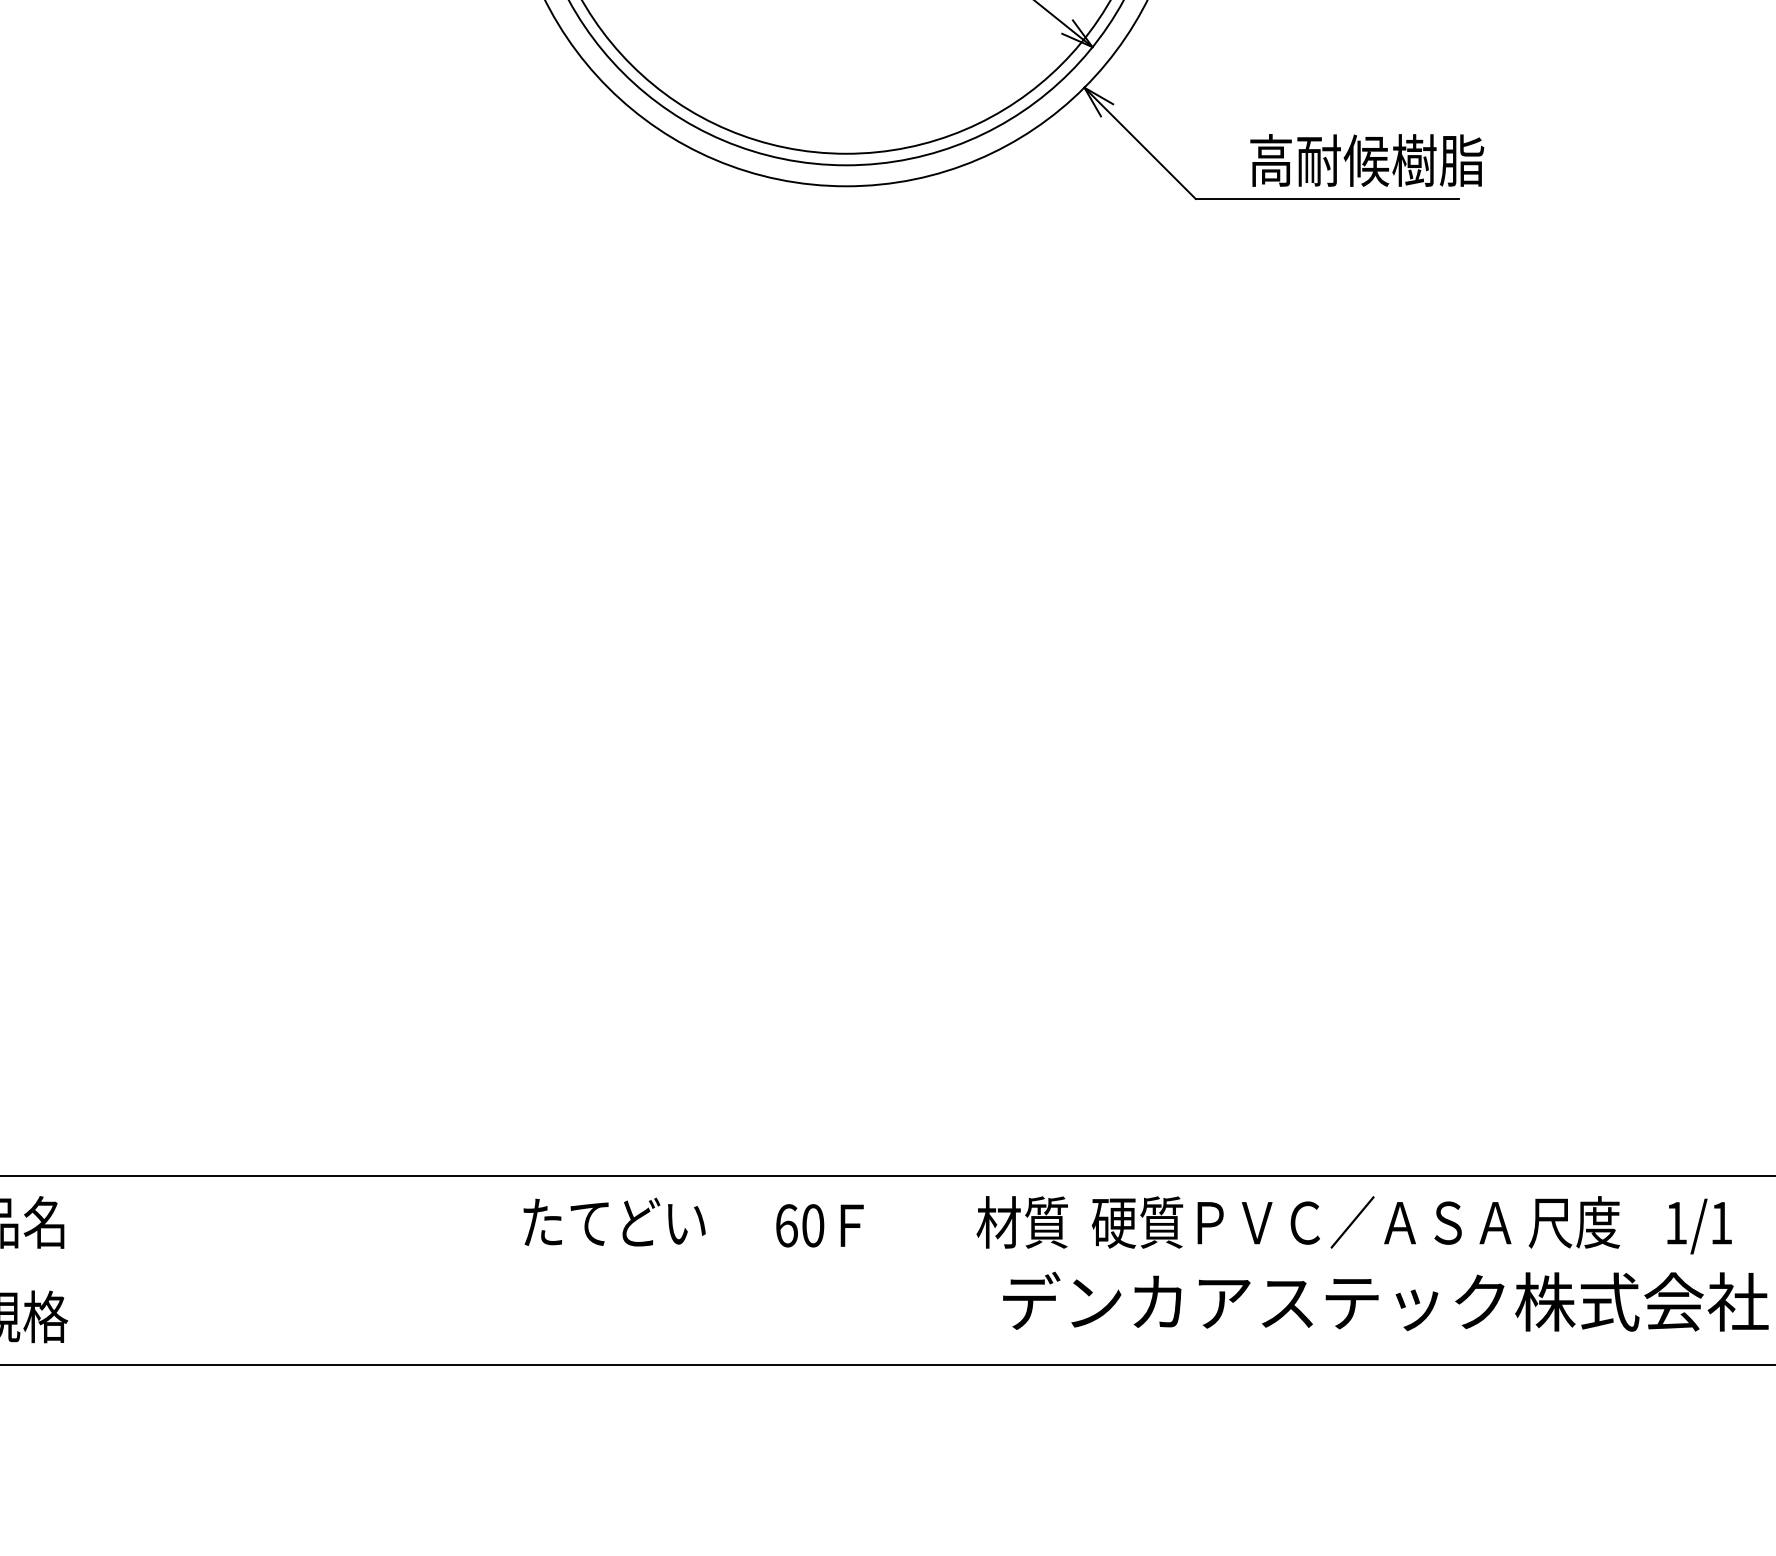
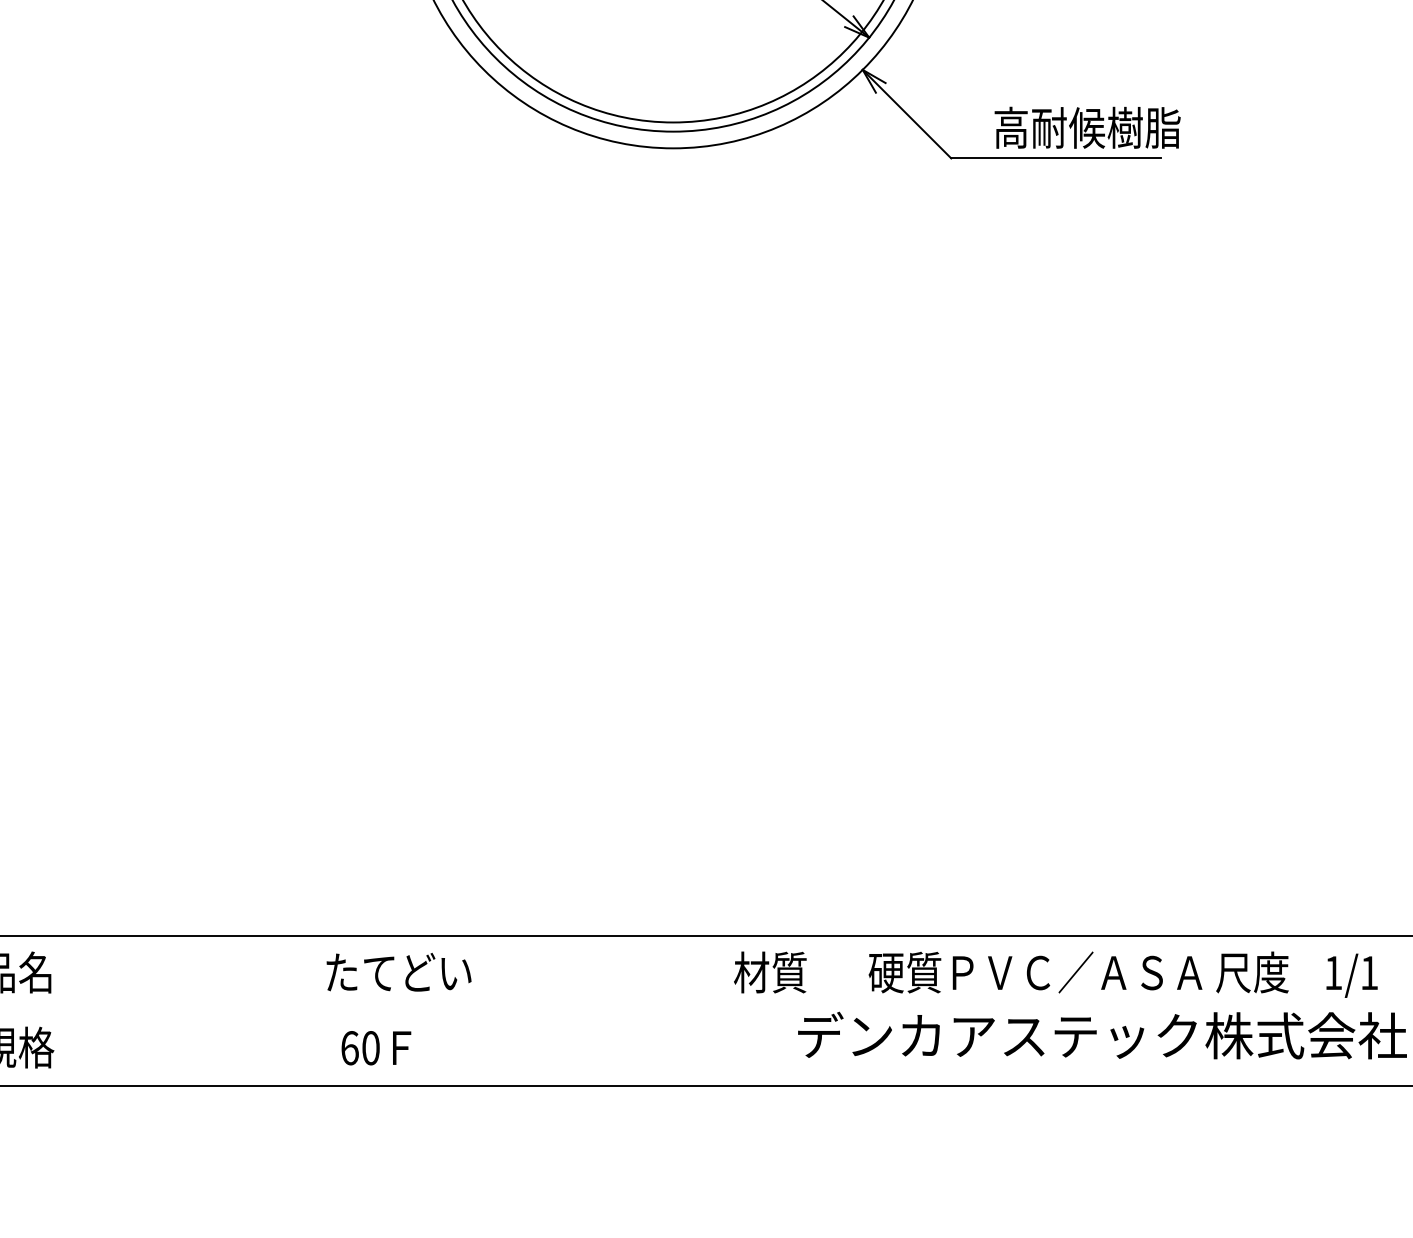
text: (613, 1222) -> (398, 972), moved
text: (1022, 1222) -> (770, 972), moved
text: (820, 1226) -> (376, 1048), moved

